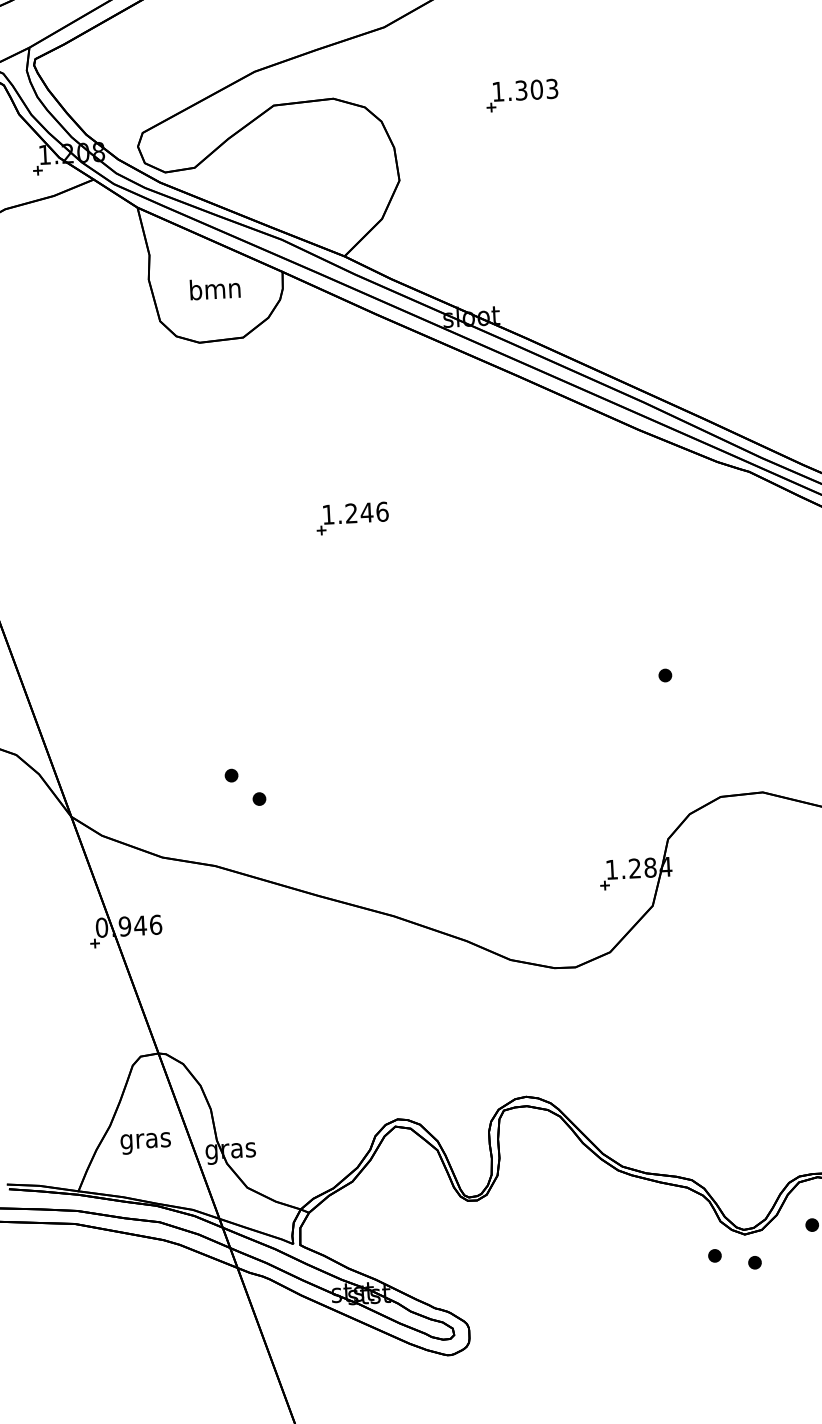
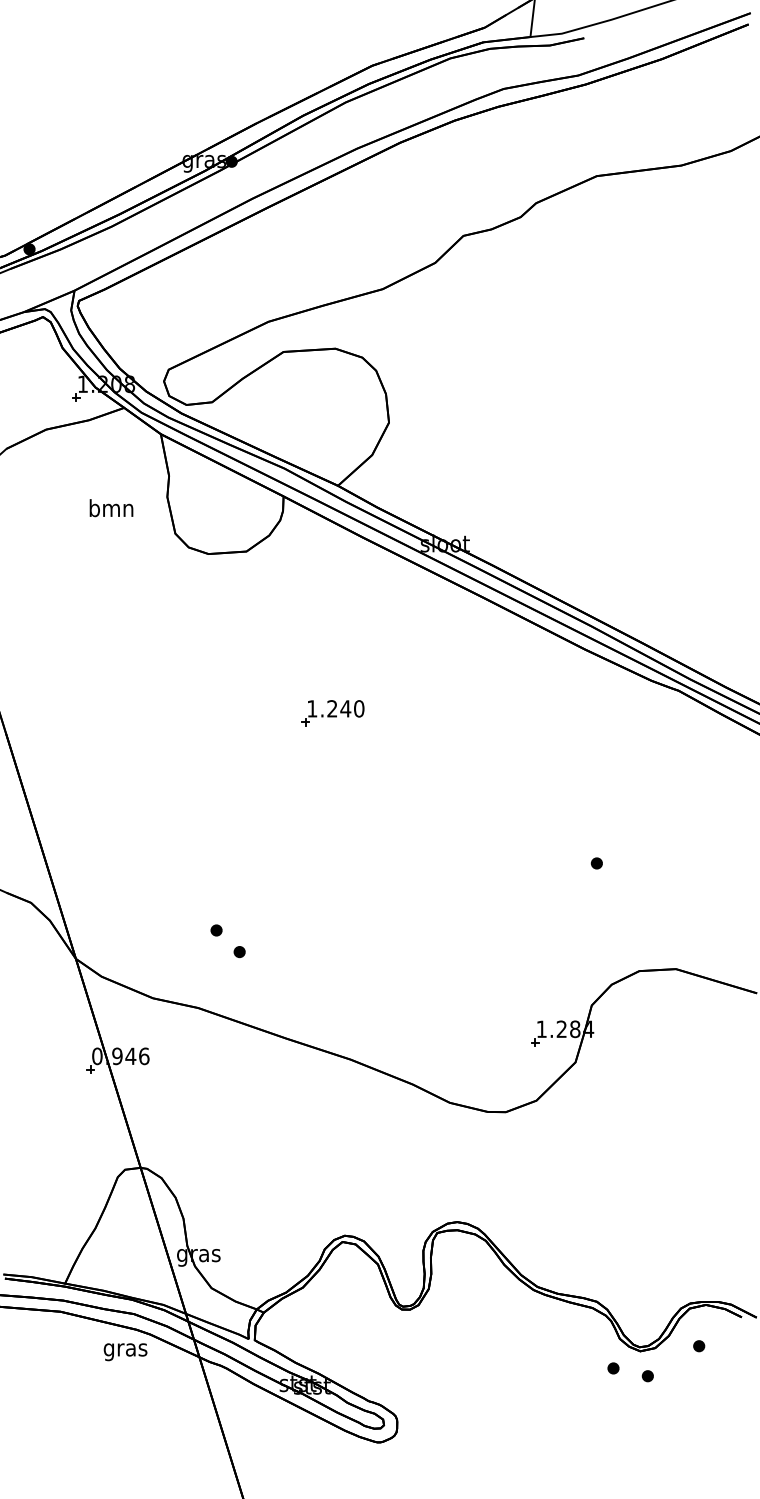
part: (522, 95) -> (499, 354), removed
text: (215, 289) -> (111, 508), moved
text: (382, 511) -> (359, 708), 1.246 -> 1.240
text: (145, 1143) -> (125, 1352), moved

